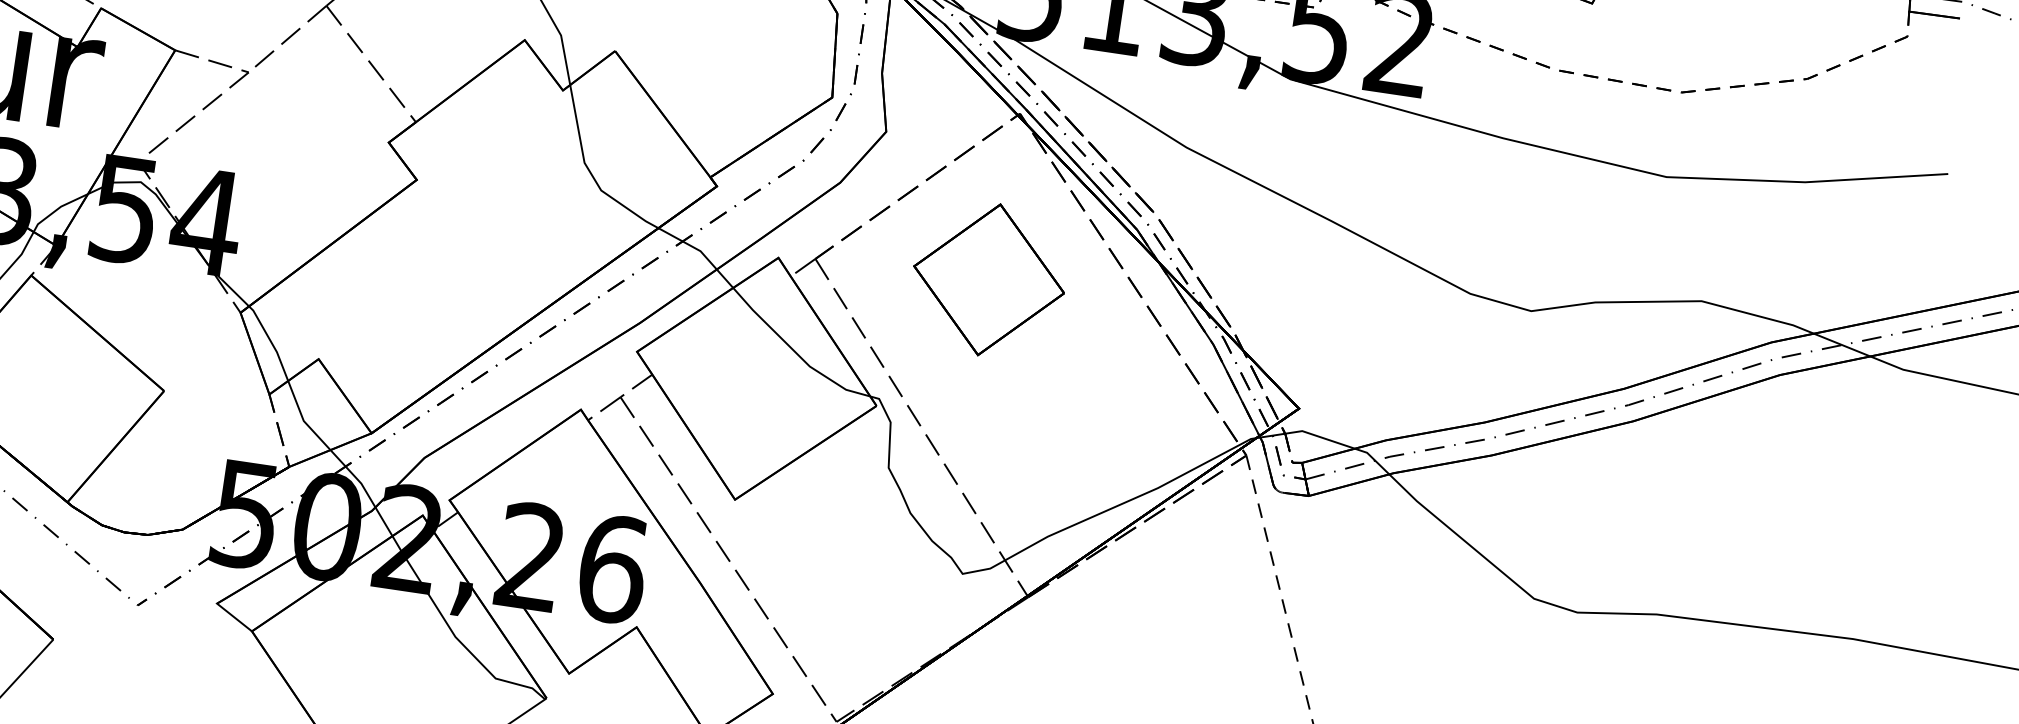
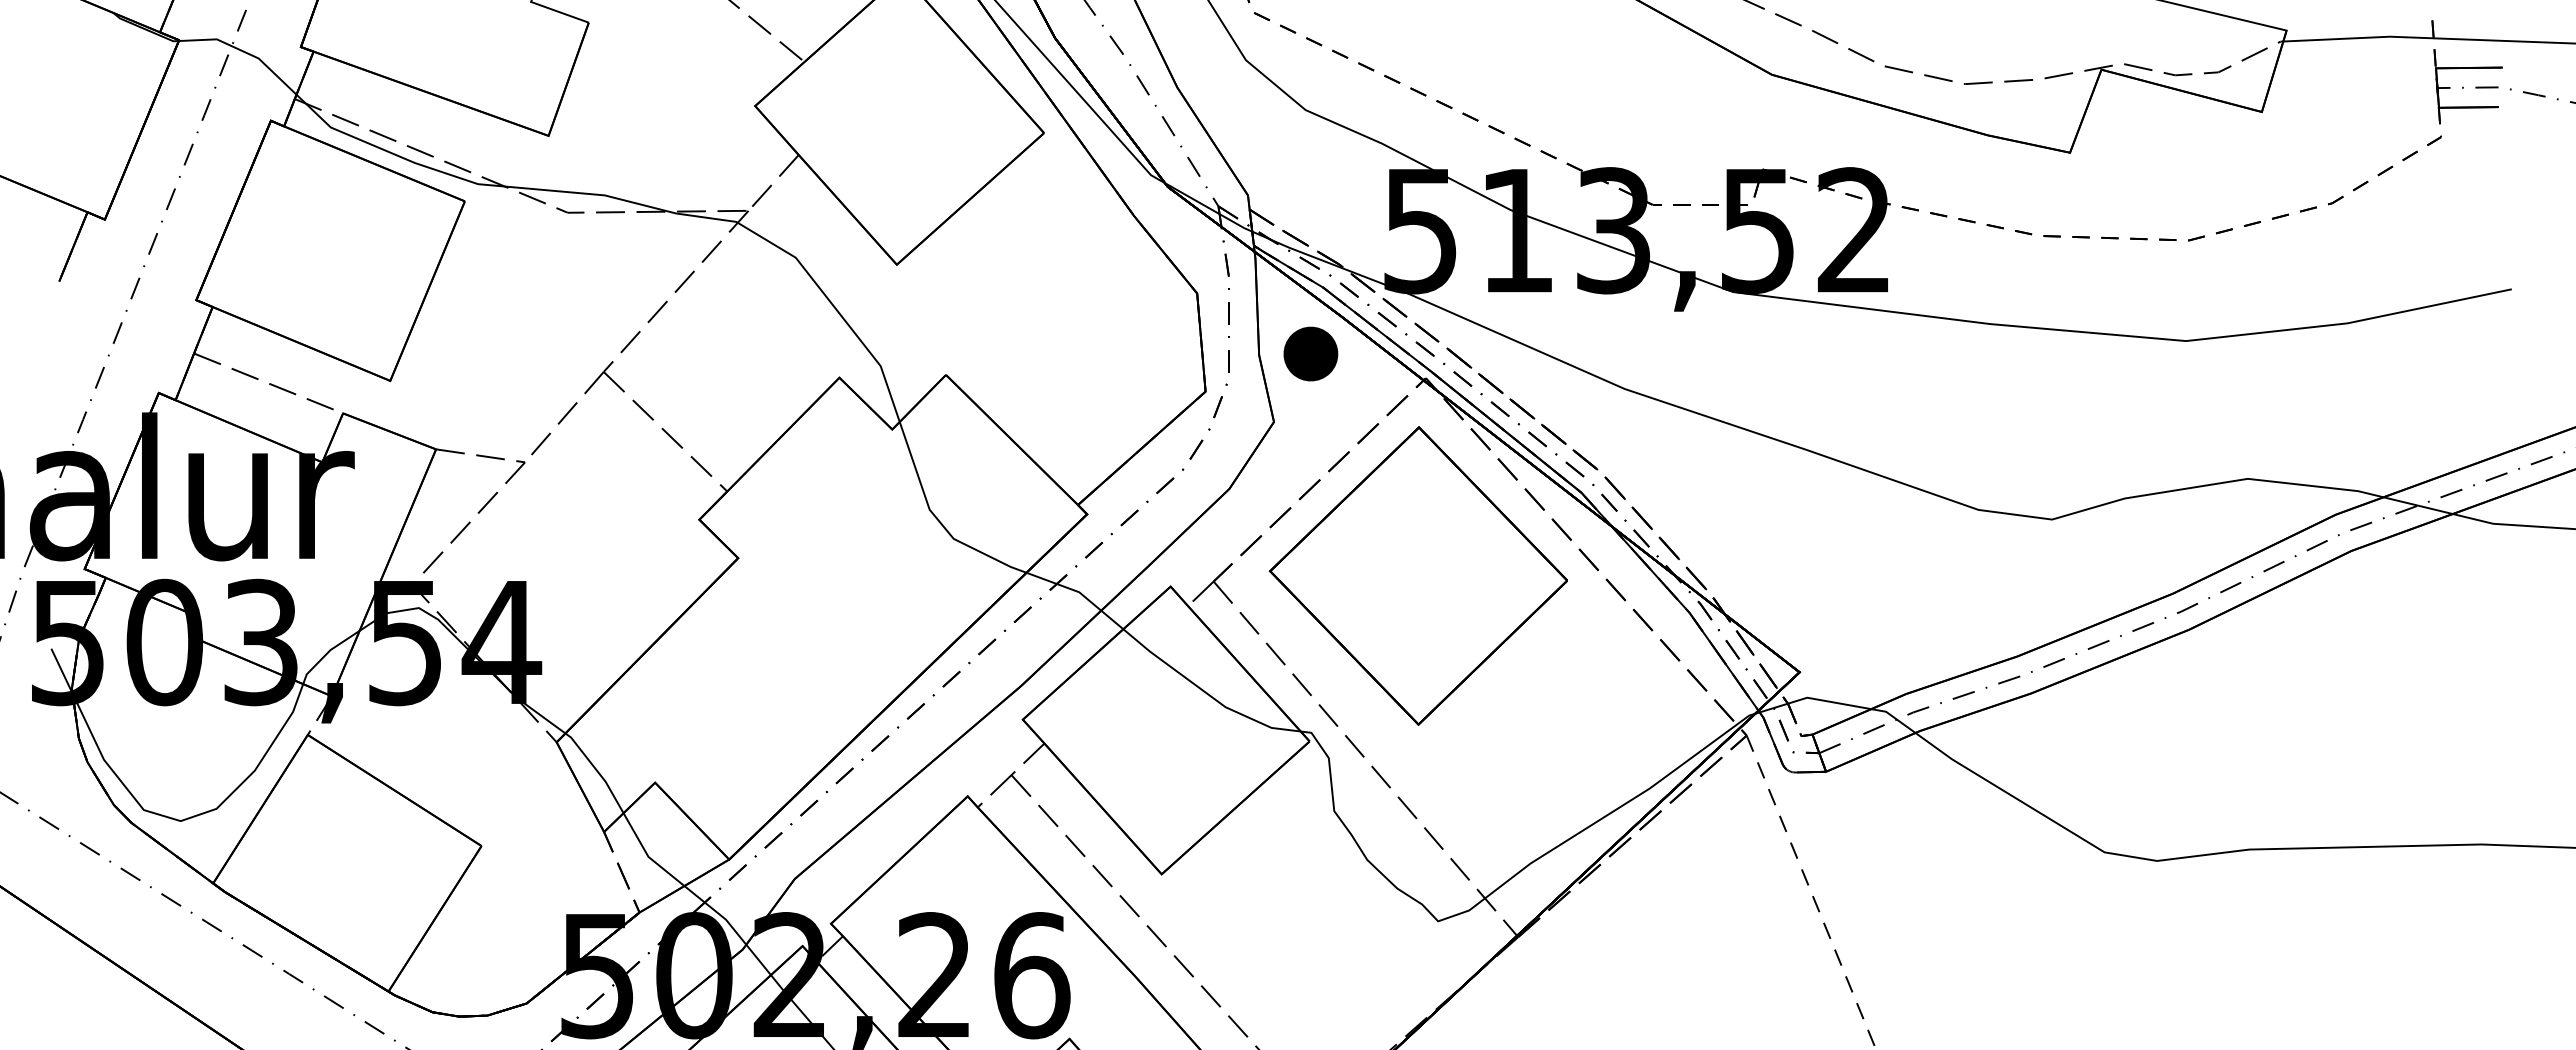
part: (925, 78) -> (1310, 353), added
part: (989, 279) -> (1418, 575), size x1.67

